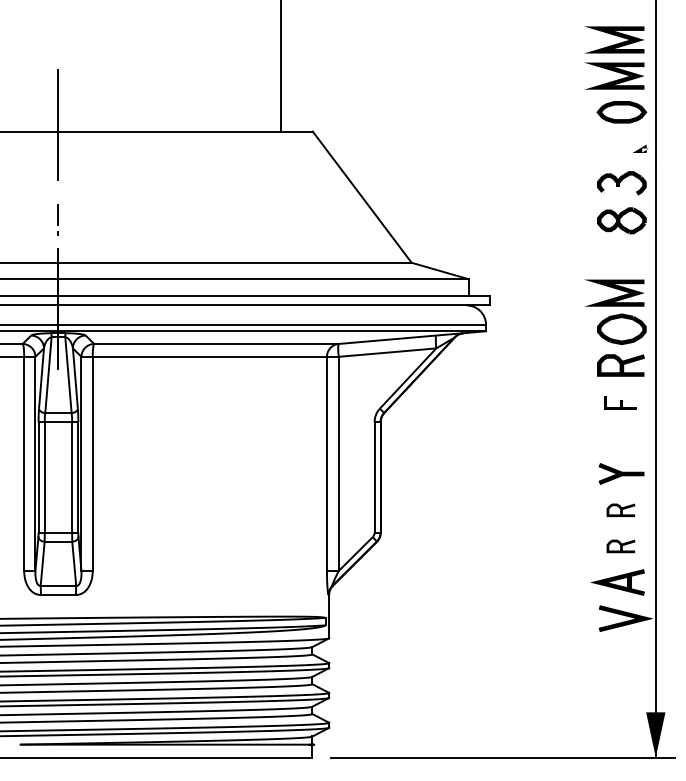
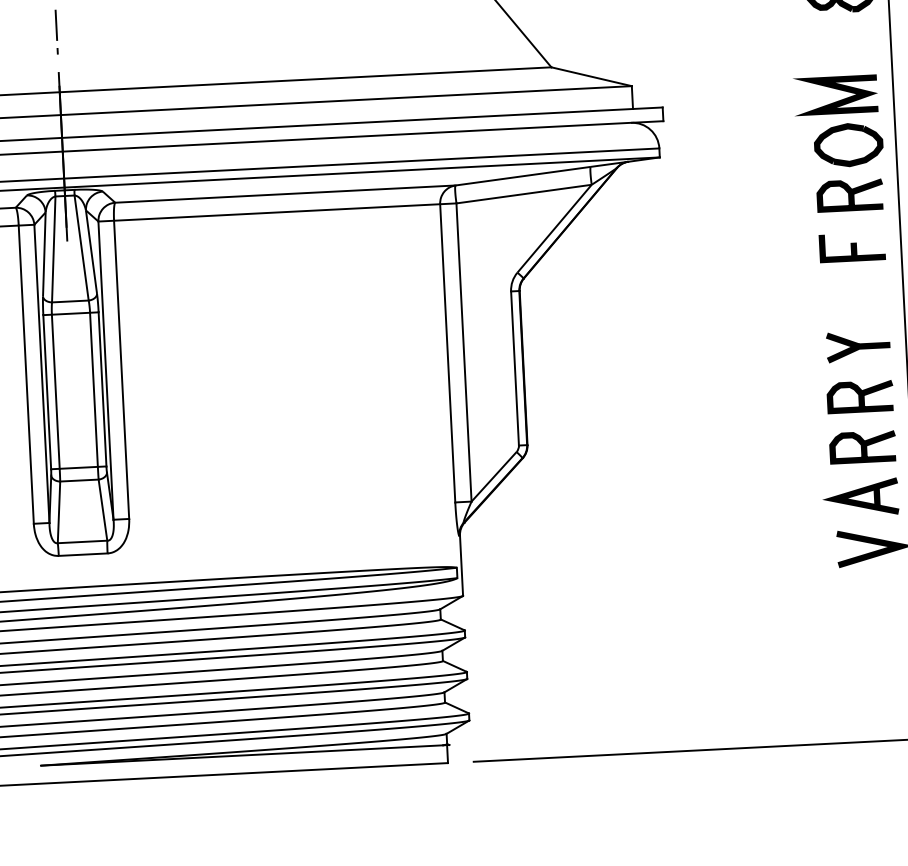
part: (620, 402) -> (851, 247), size x1.43
part: (620, 510) -> (859, 397), size x1.67
part: (620, 546) -> (862, 447), size x1.67

